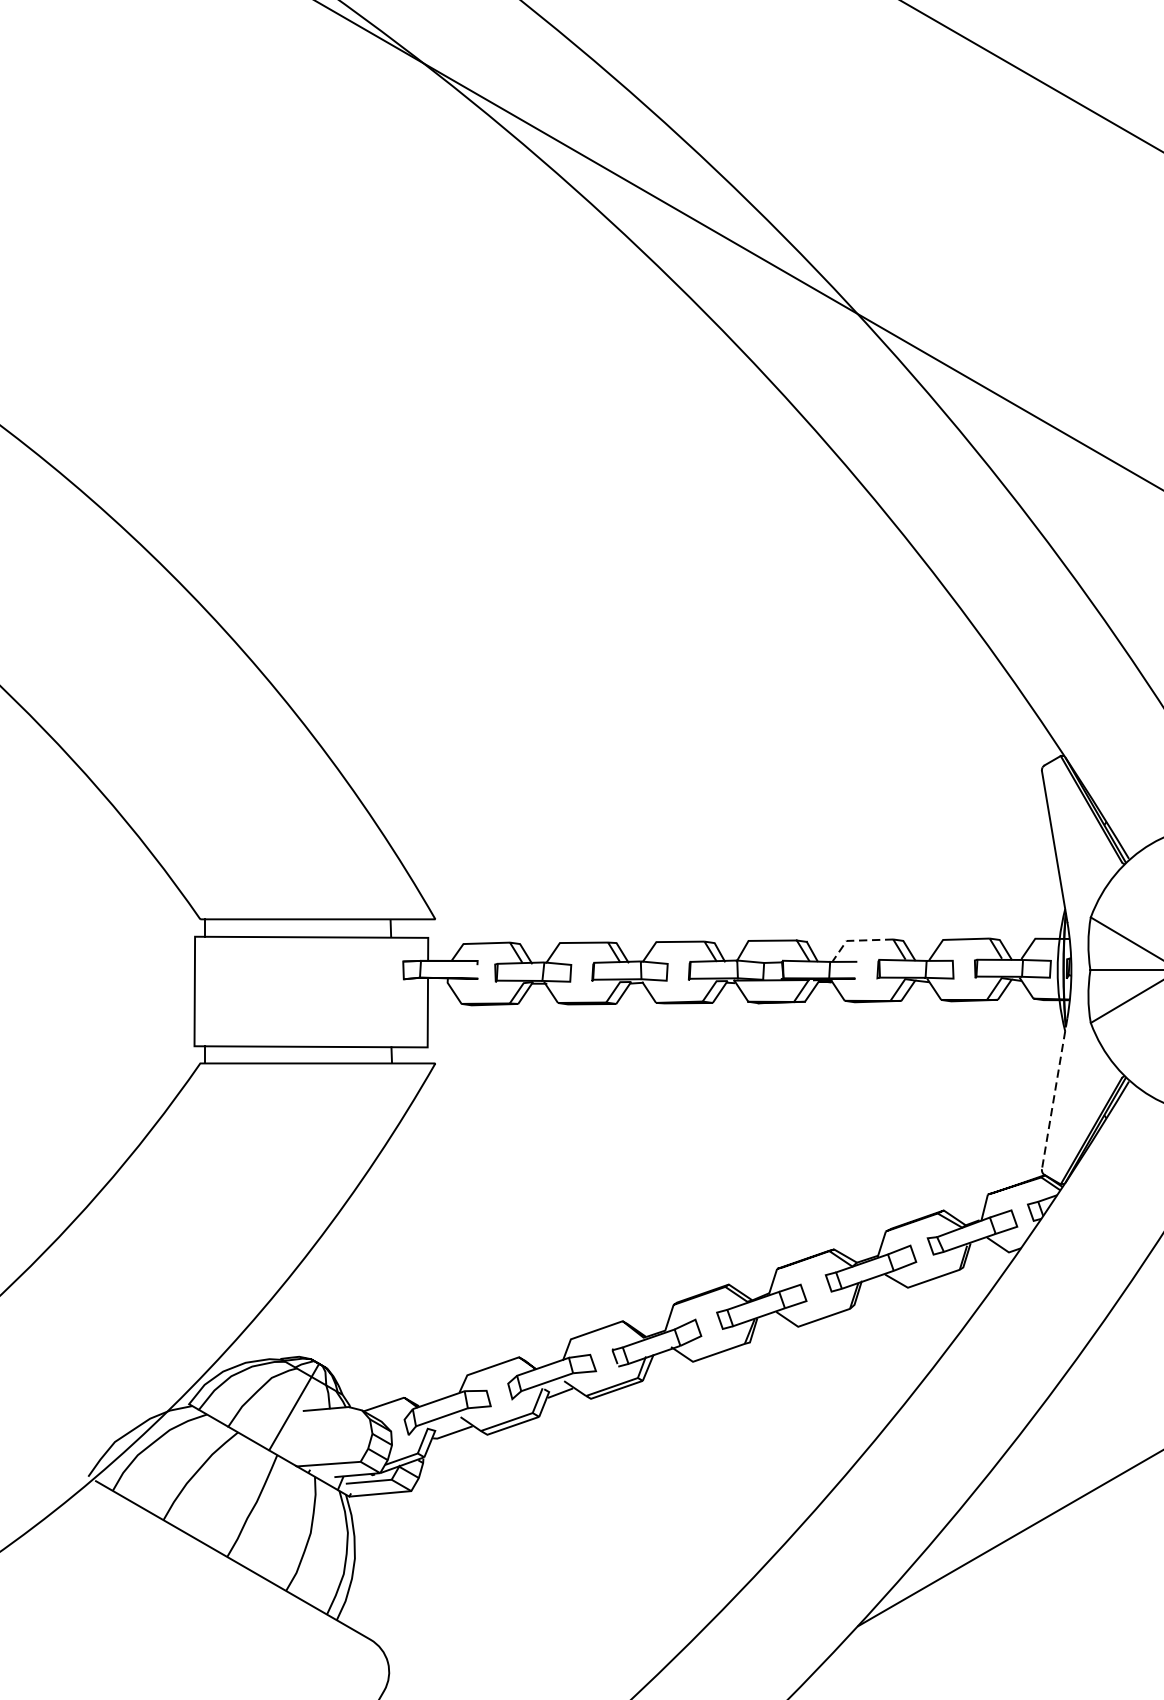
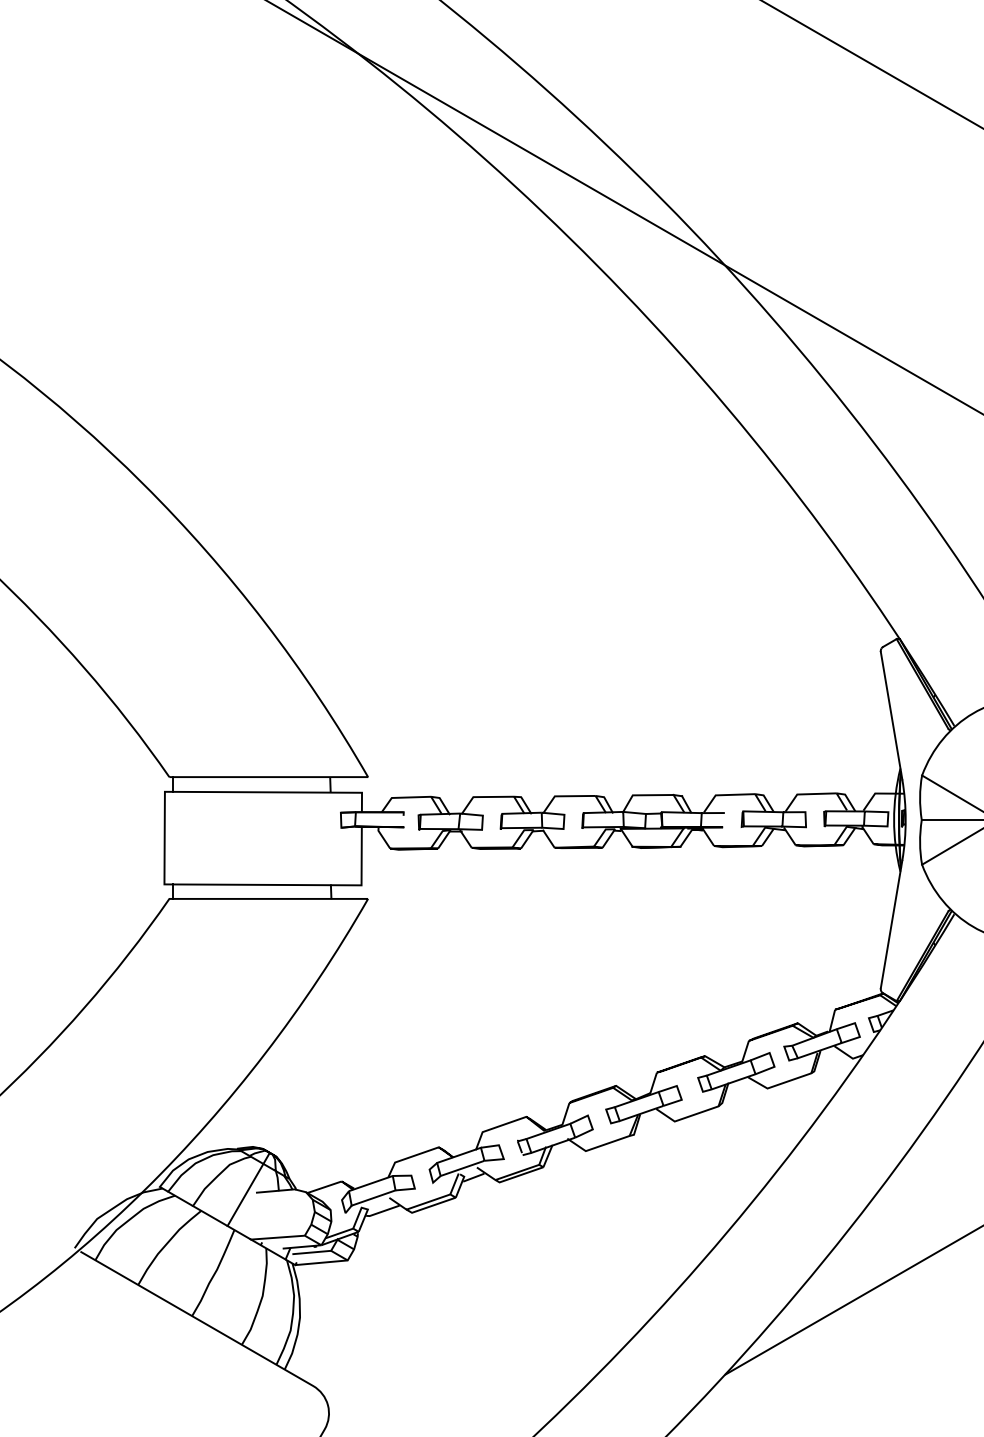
line: (857, 941) -> (724, 795), dashed -> solid
line: (1054, 1093) -> (891, 924), dashed -> solid

